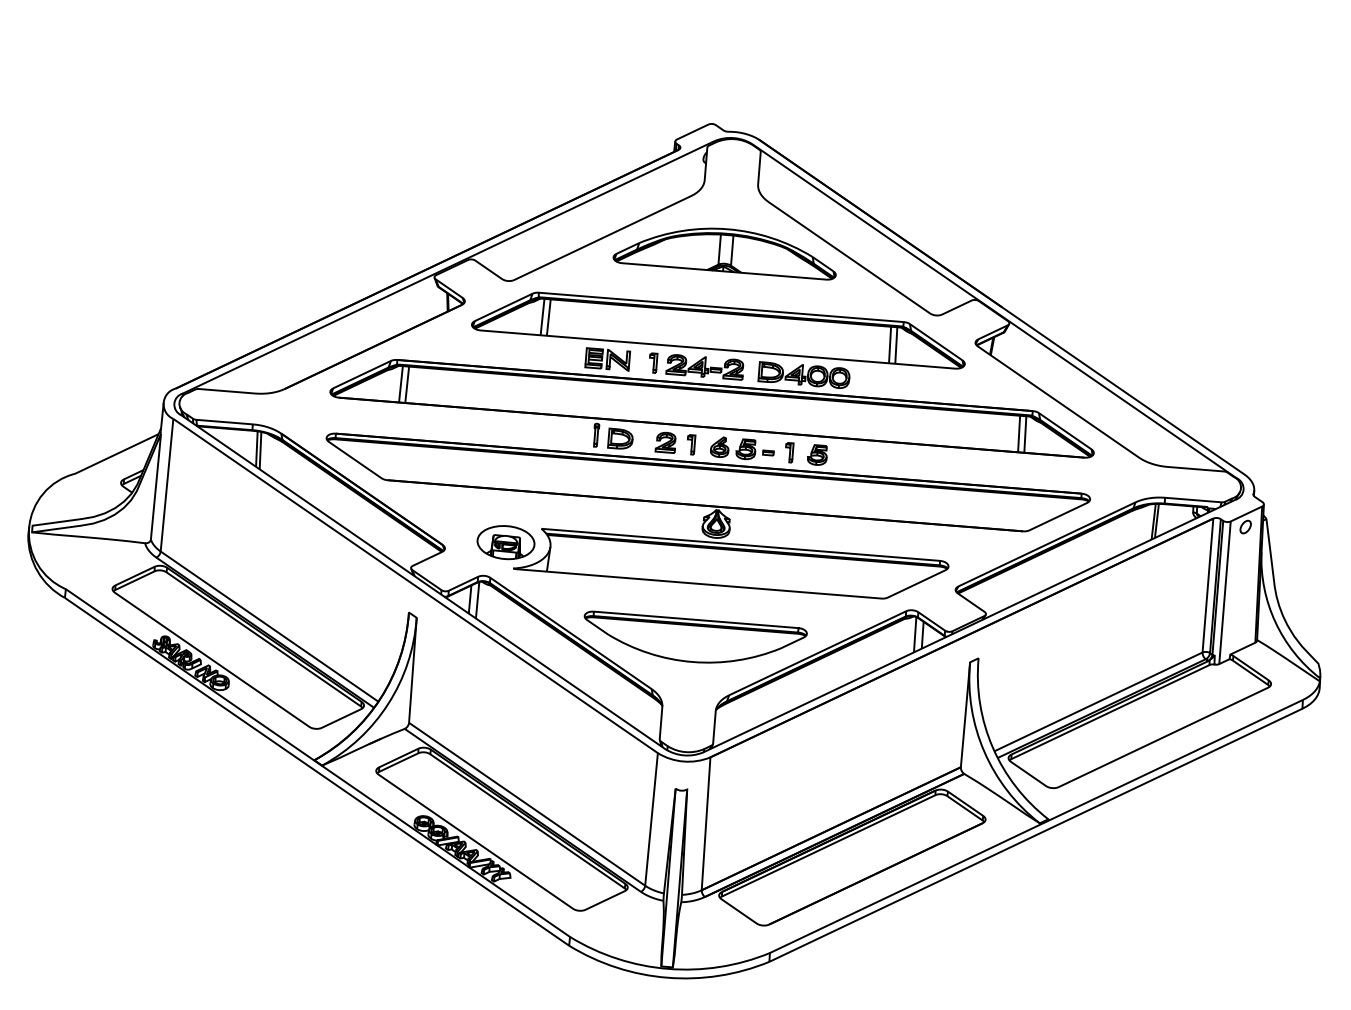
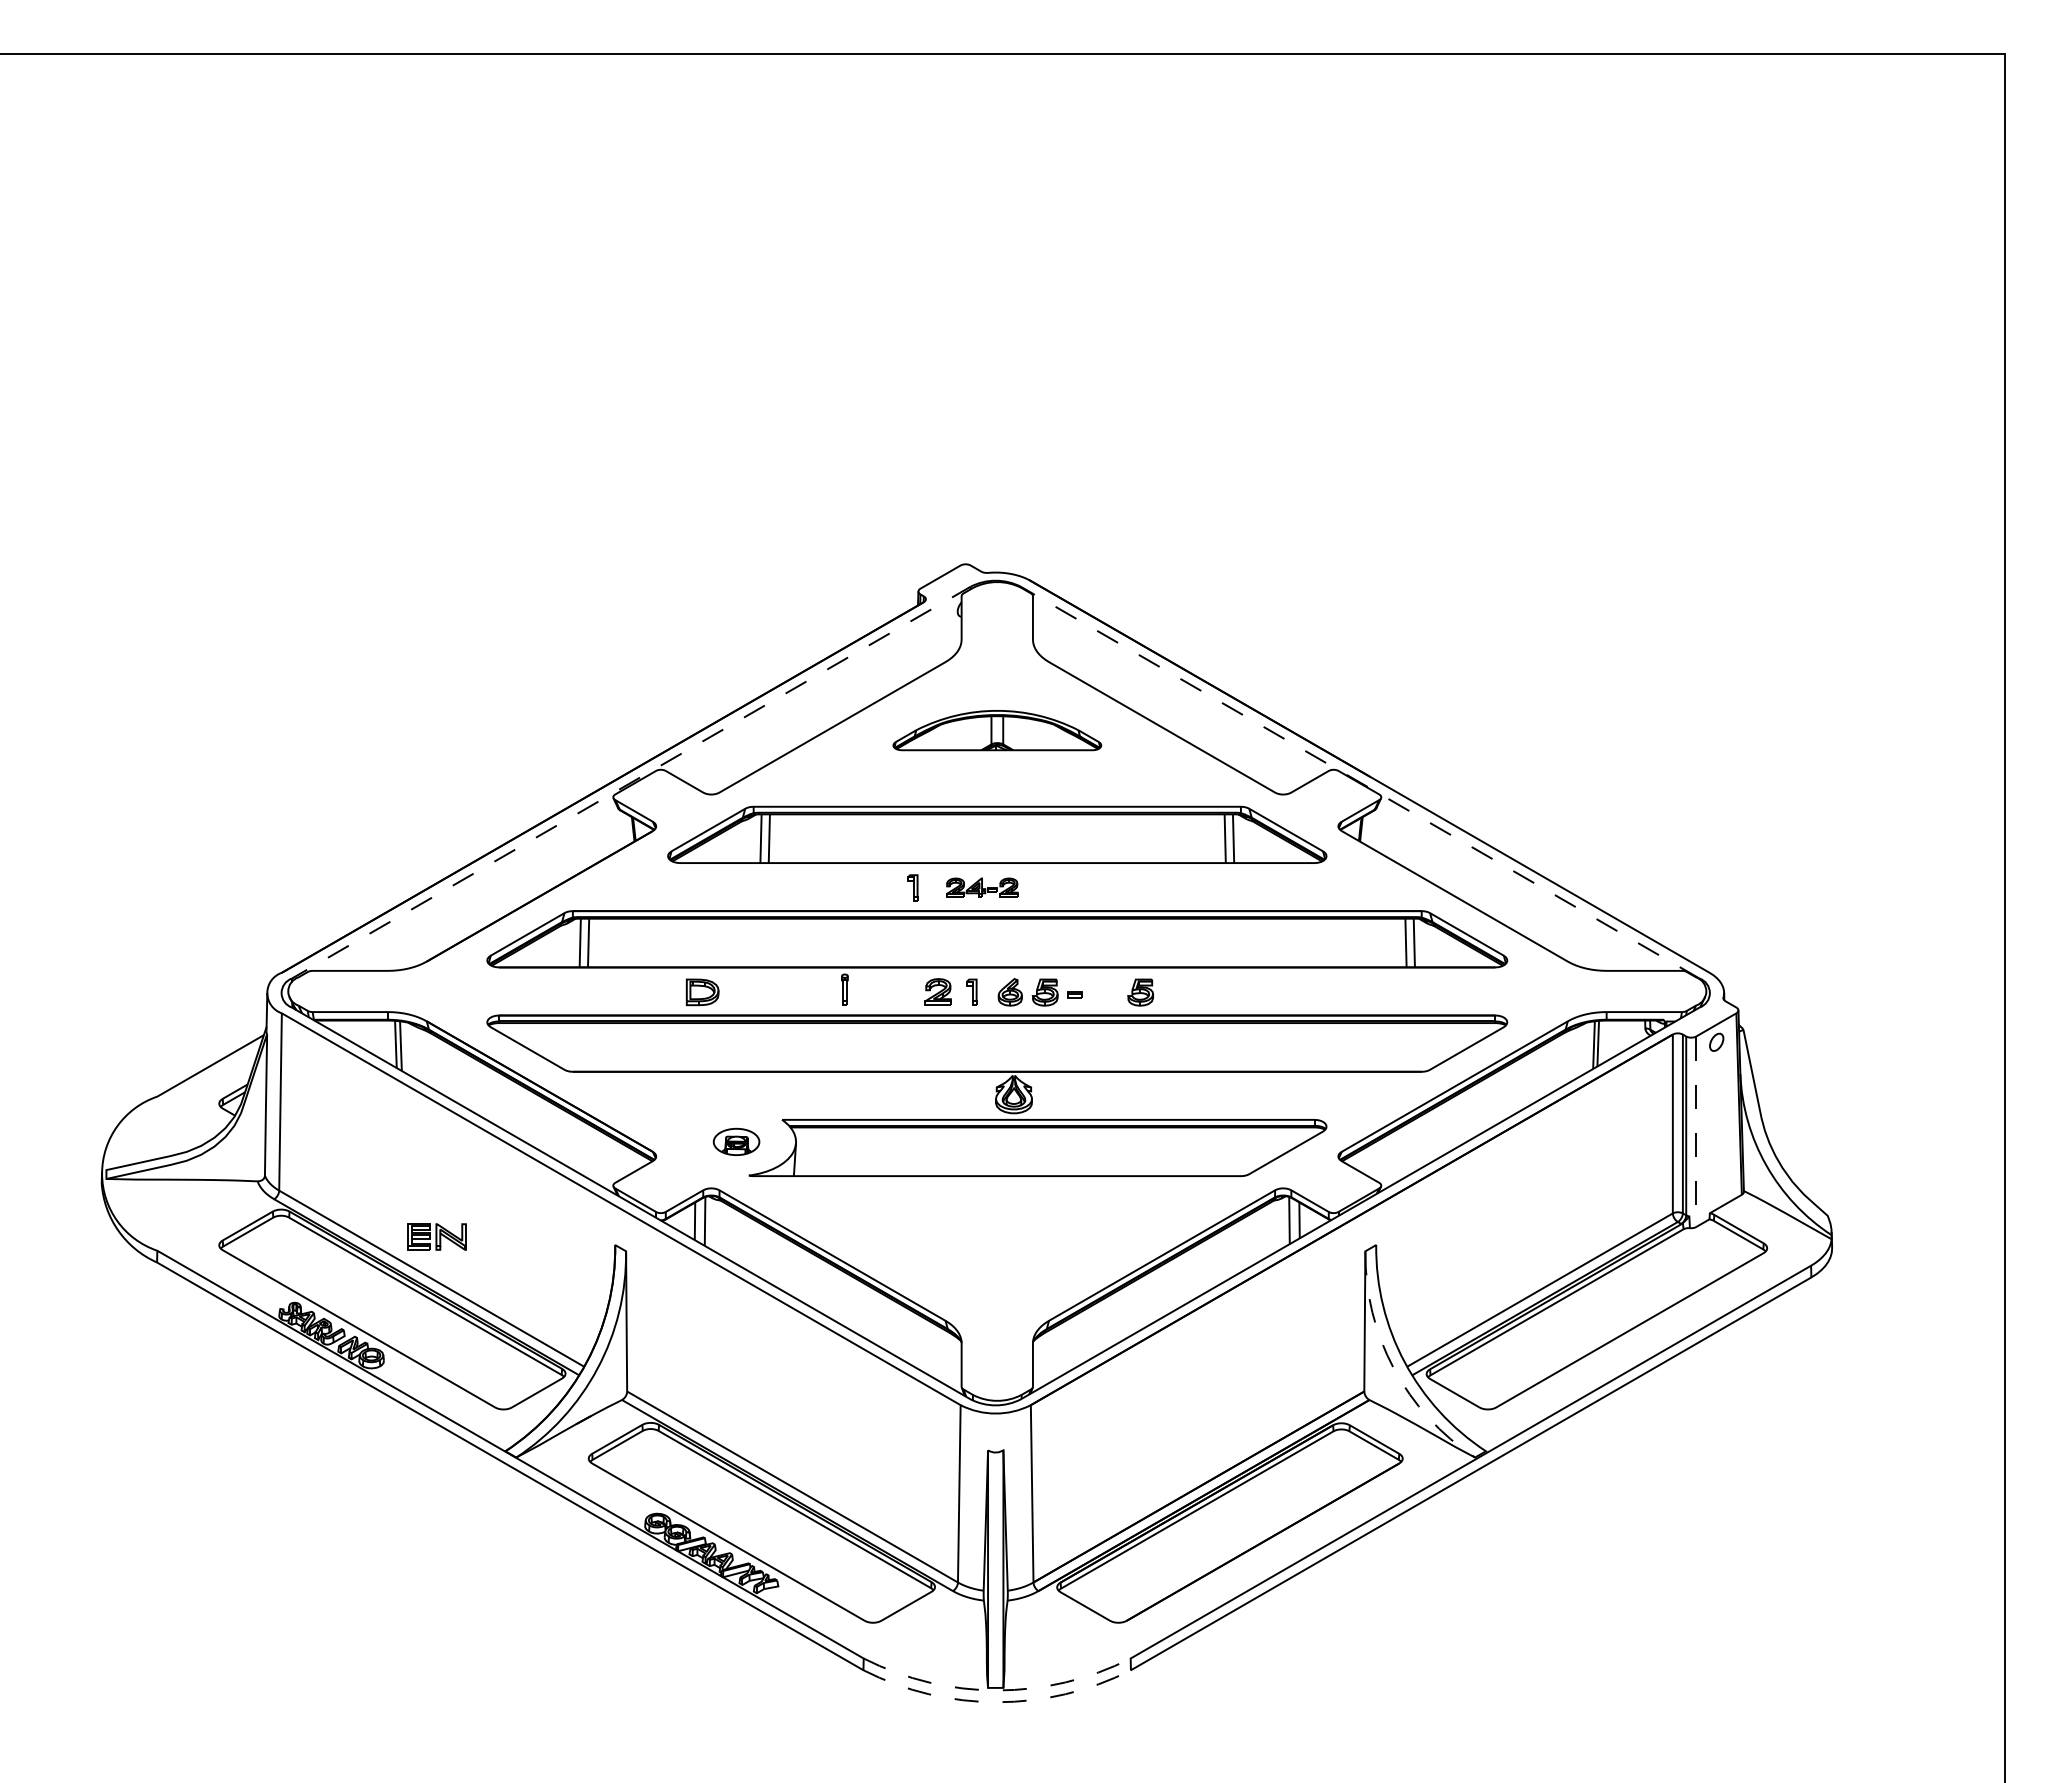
part: (726, 250) -> (997, 730), size x0.7
line: (448, 267) -> (630, 783), solid -> dashed
line: (994, 311) -> (1360, 782), solid -> dashed
part: (607, 359) -> (436, 1236), moved
part: (704, 366) -> (981, 887), size x0.7
part: (804, 374) -> (1114, 887), removed
part: (620, 439) -> (702, 992), moved
part: (788, 452) -> (1102, 991), removed
part: (505, 542) -> (736, 1141), size x0.6
line: (1225, 593) -> (1696, 1132), solid -> dashed
part: (694, 641) -> (997, 1252), removed
arc: (984, 751) -> (1393, 1368), solid -> dashed
arc: (668, 968) -> (997, 1690), solid -> dashed
arc: (667, 977) -> (997, 1702), solid -> dashed

